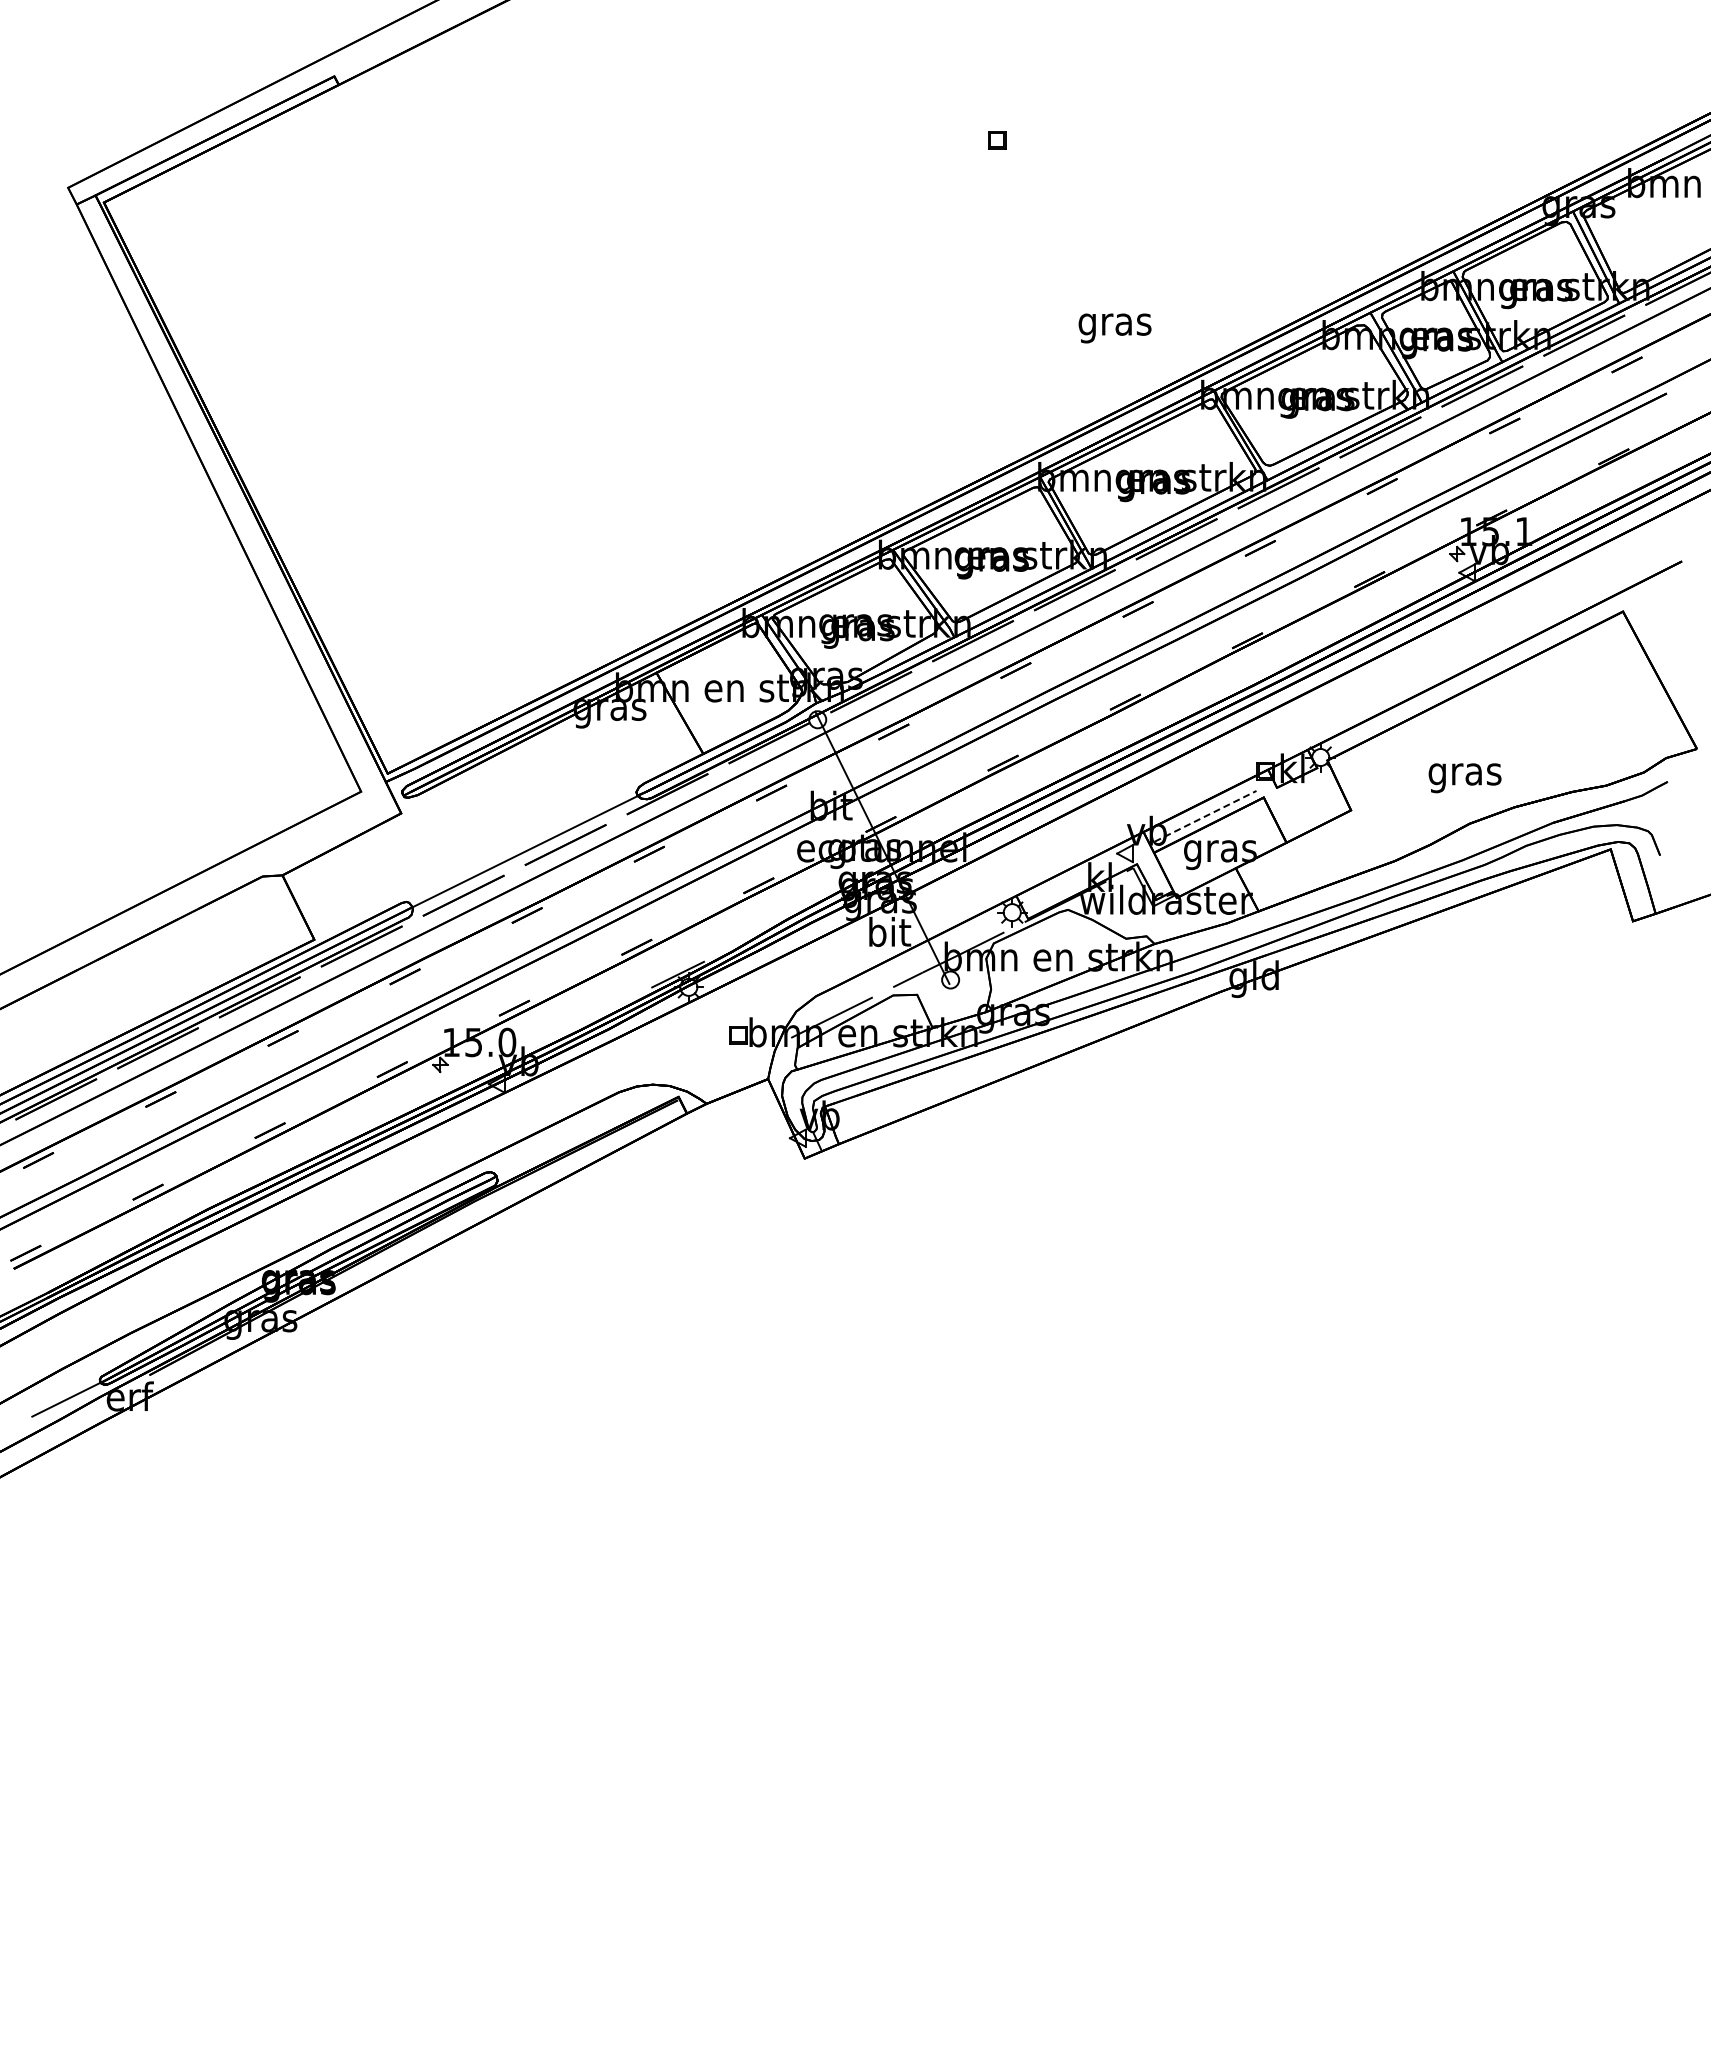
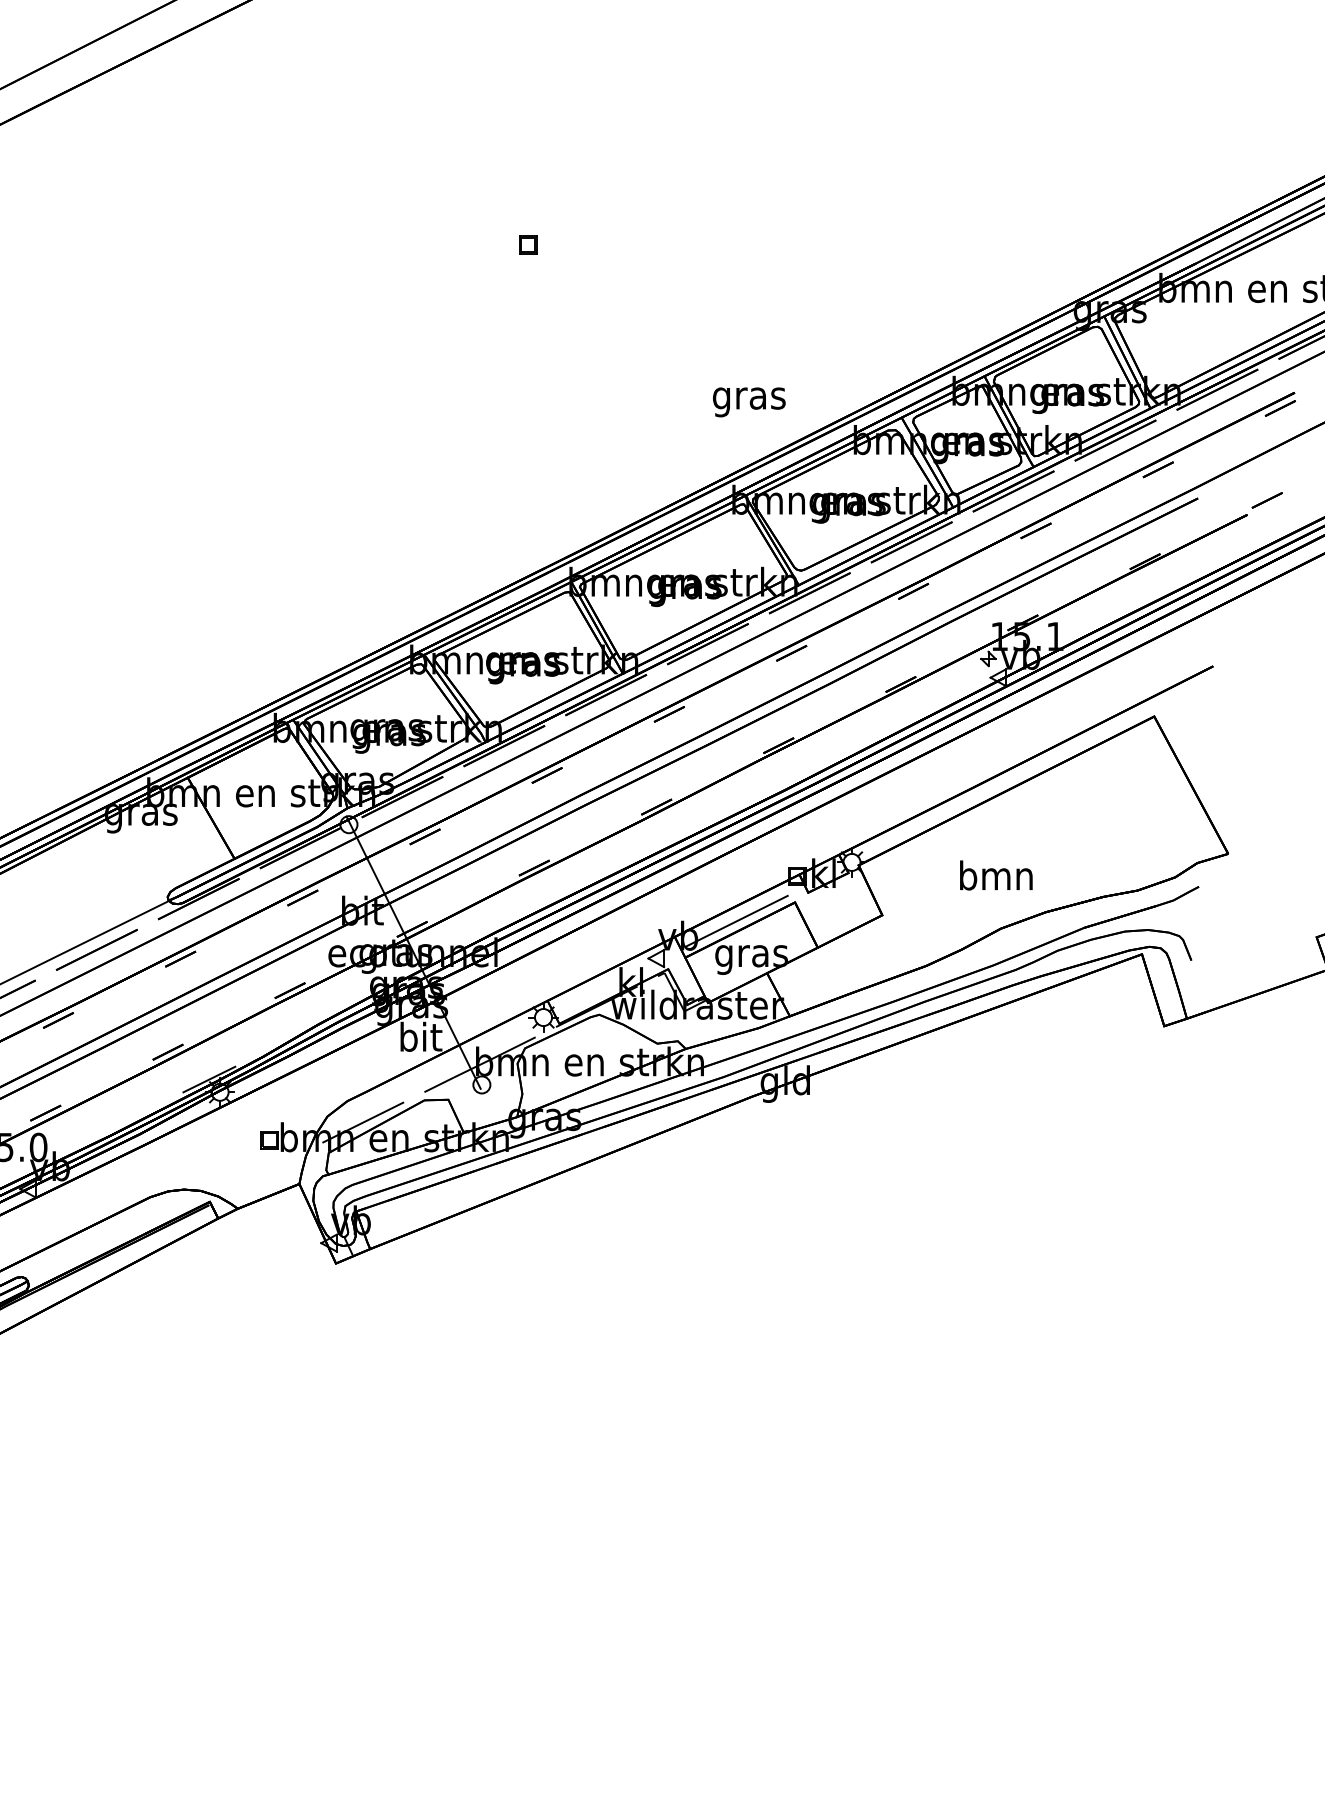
text: (1114, 328) -> (748, 402), moved
text: (1464, 774) -> (995, 879), gras -> bmn
line: (1205, 816) -> (736, 921), dashed -> solid

